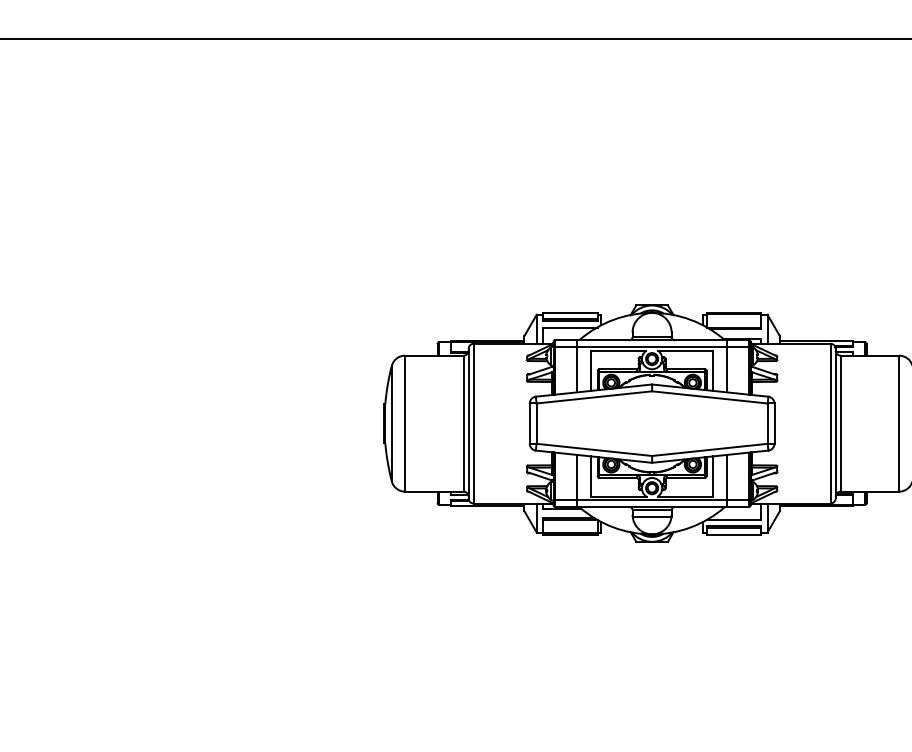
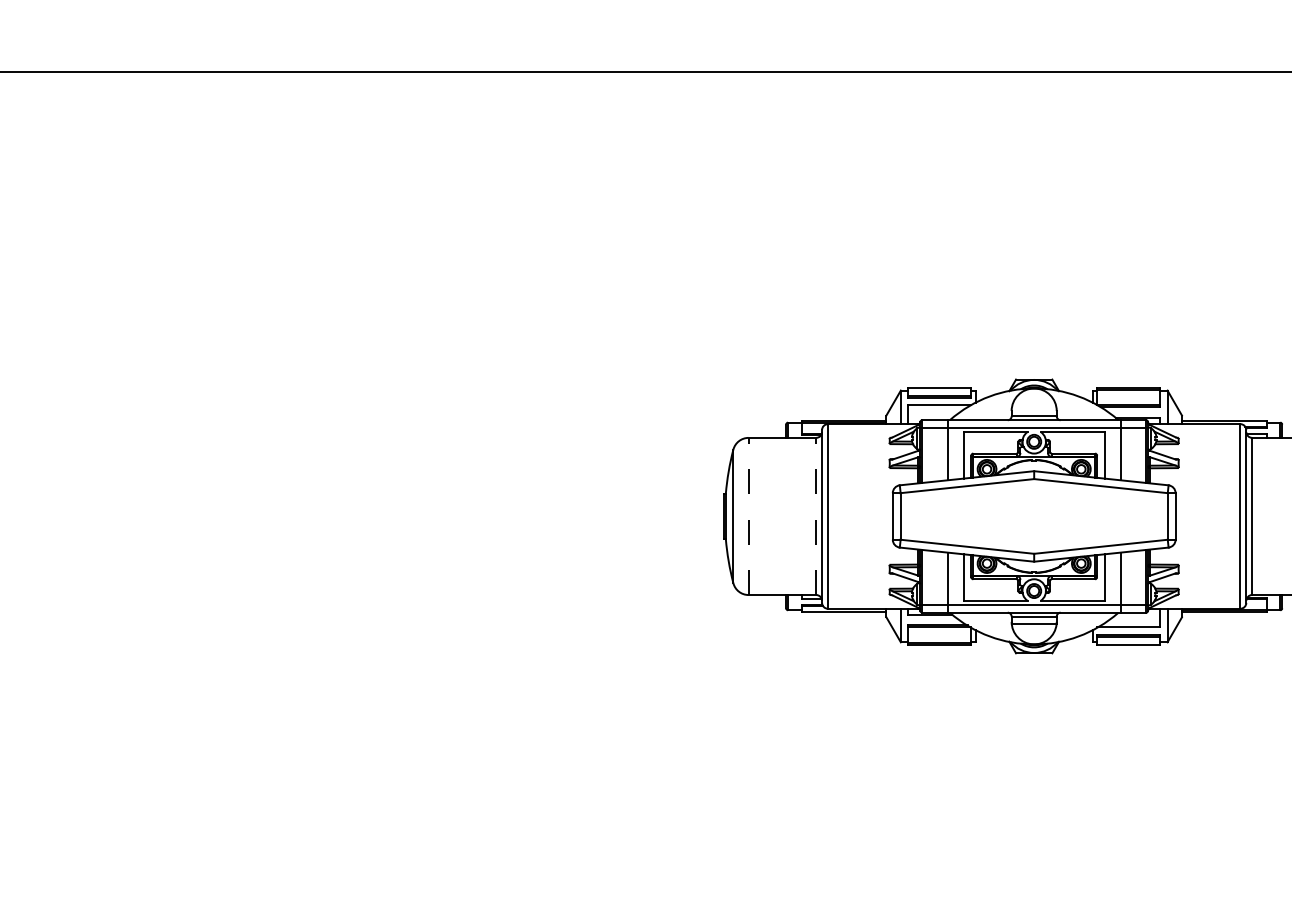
line: (404, 423) -> (748, 516), solid -> dashed
line: (463, 423) -> (816, 516), solid -> dashed

